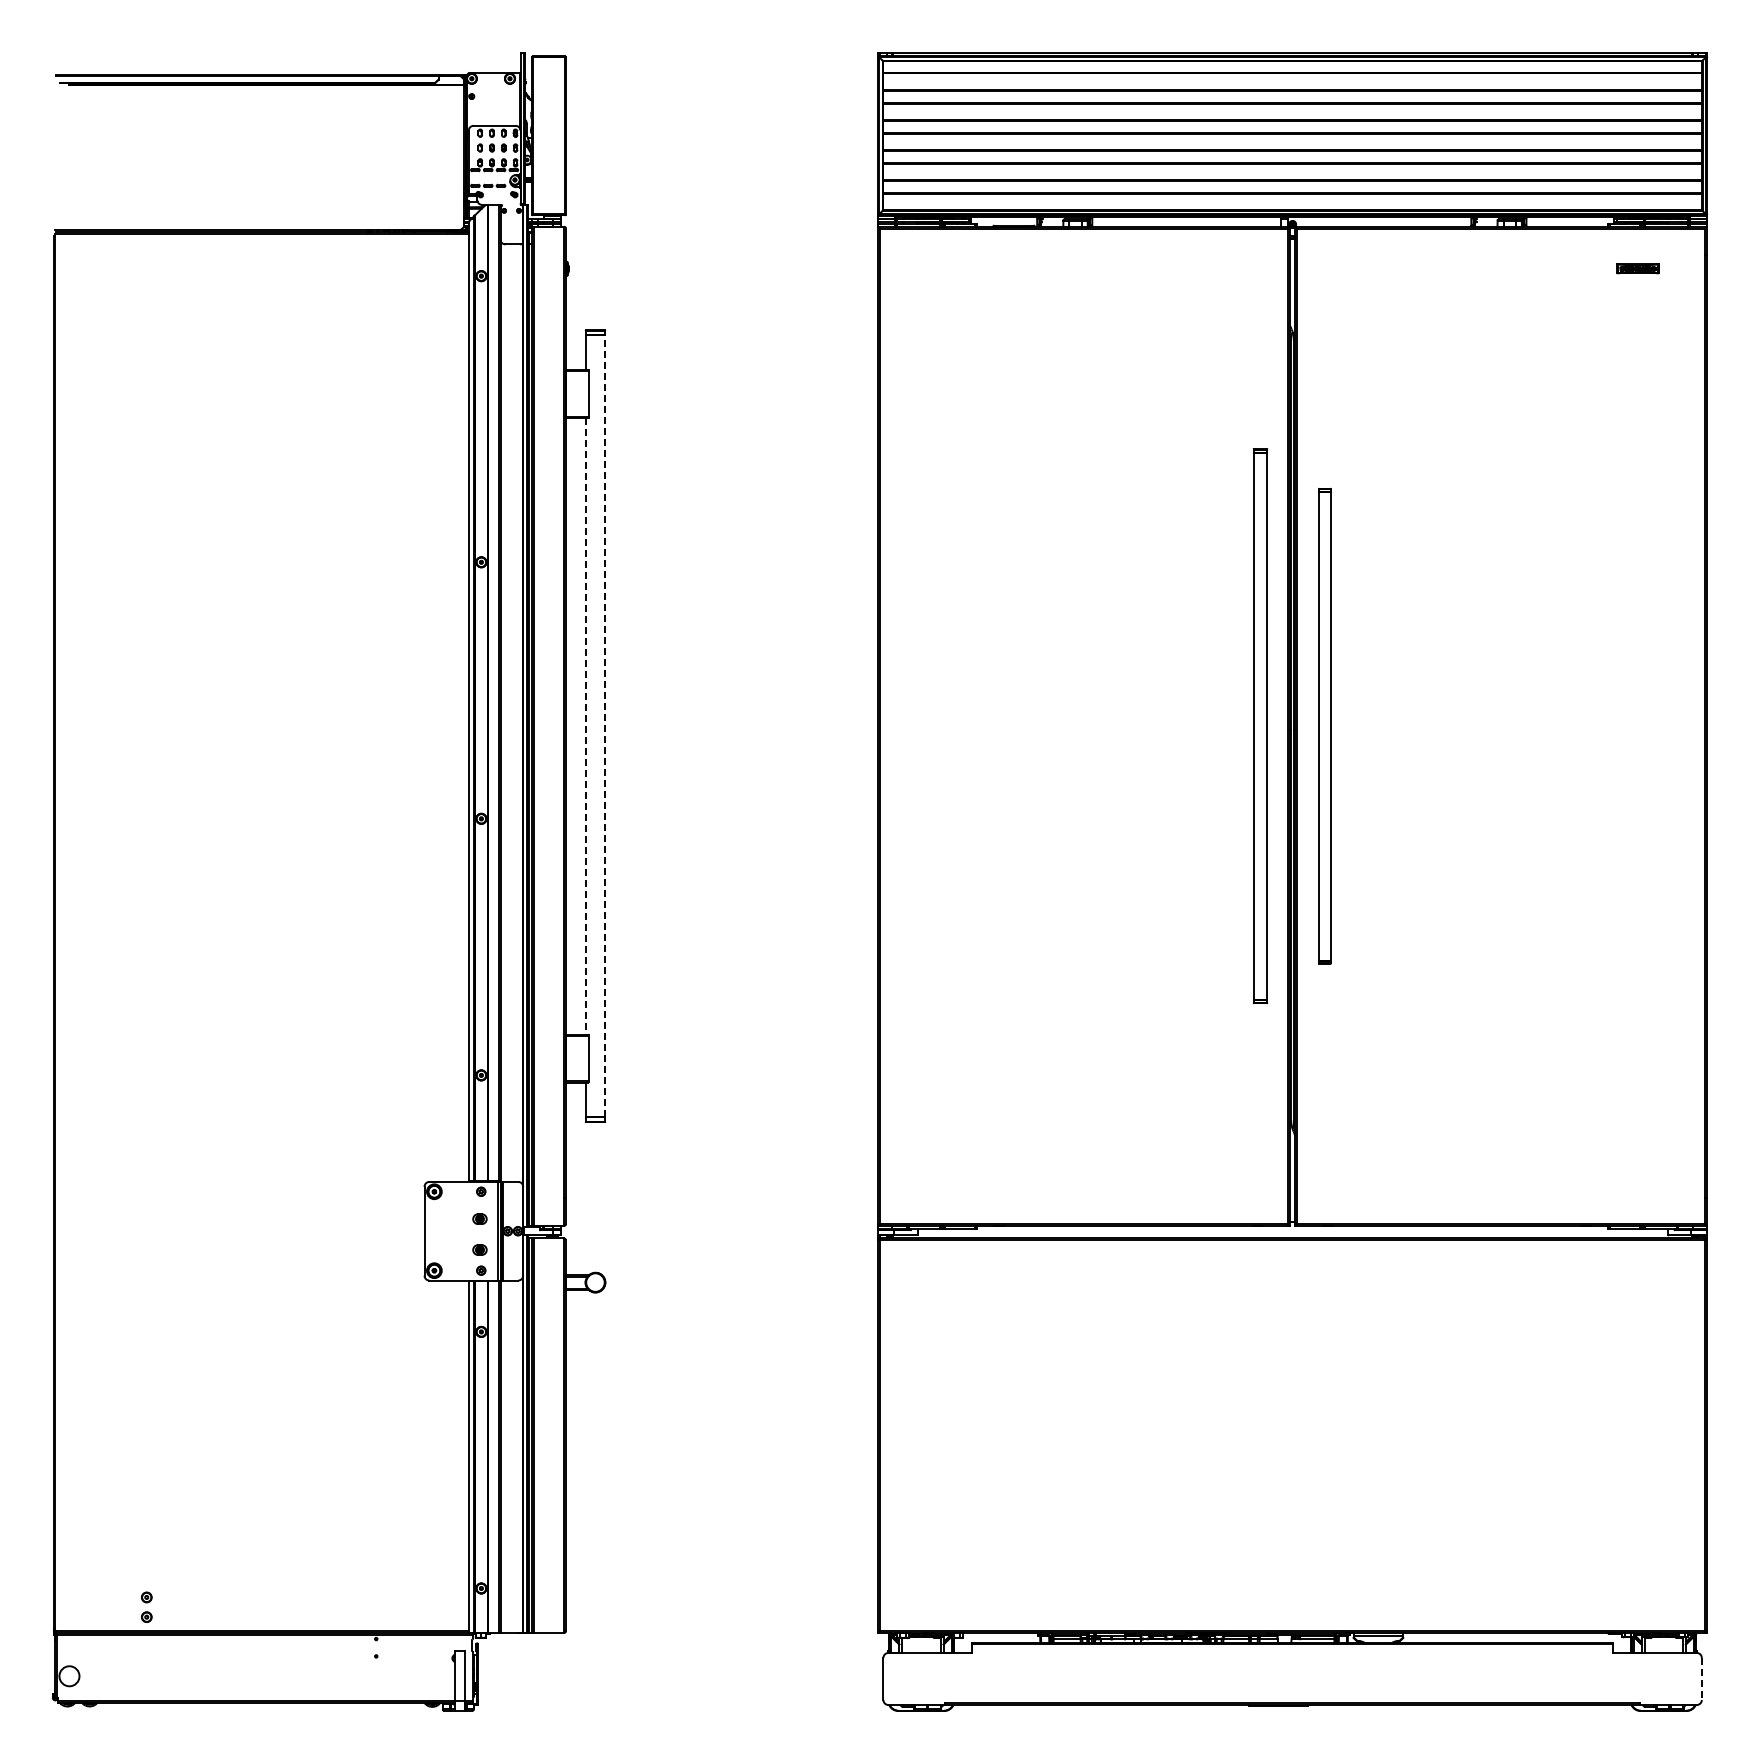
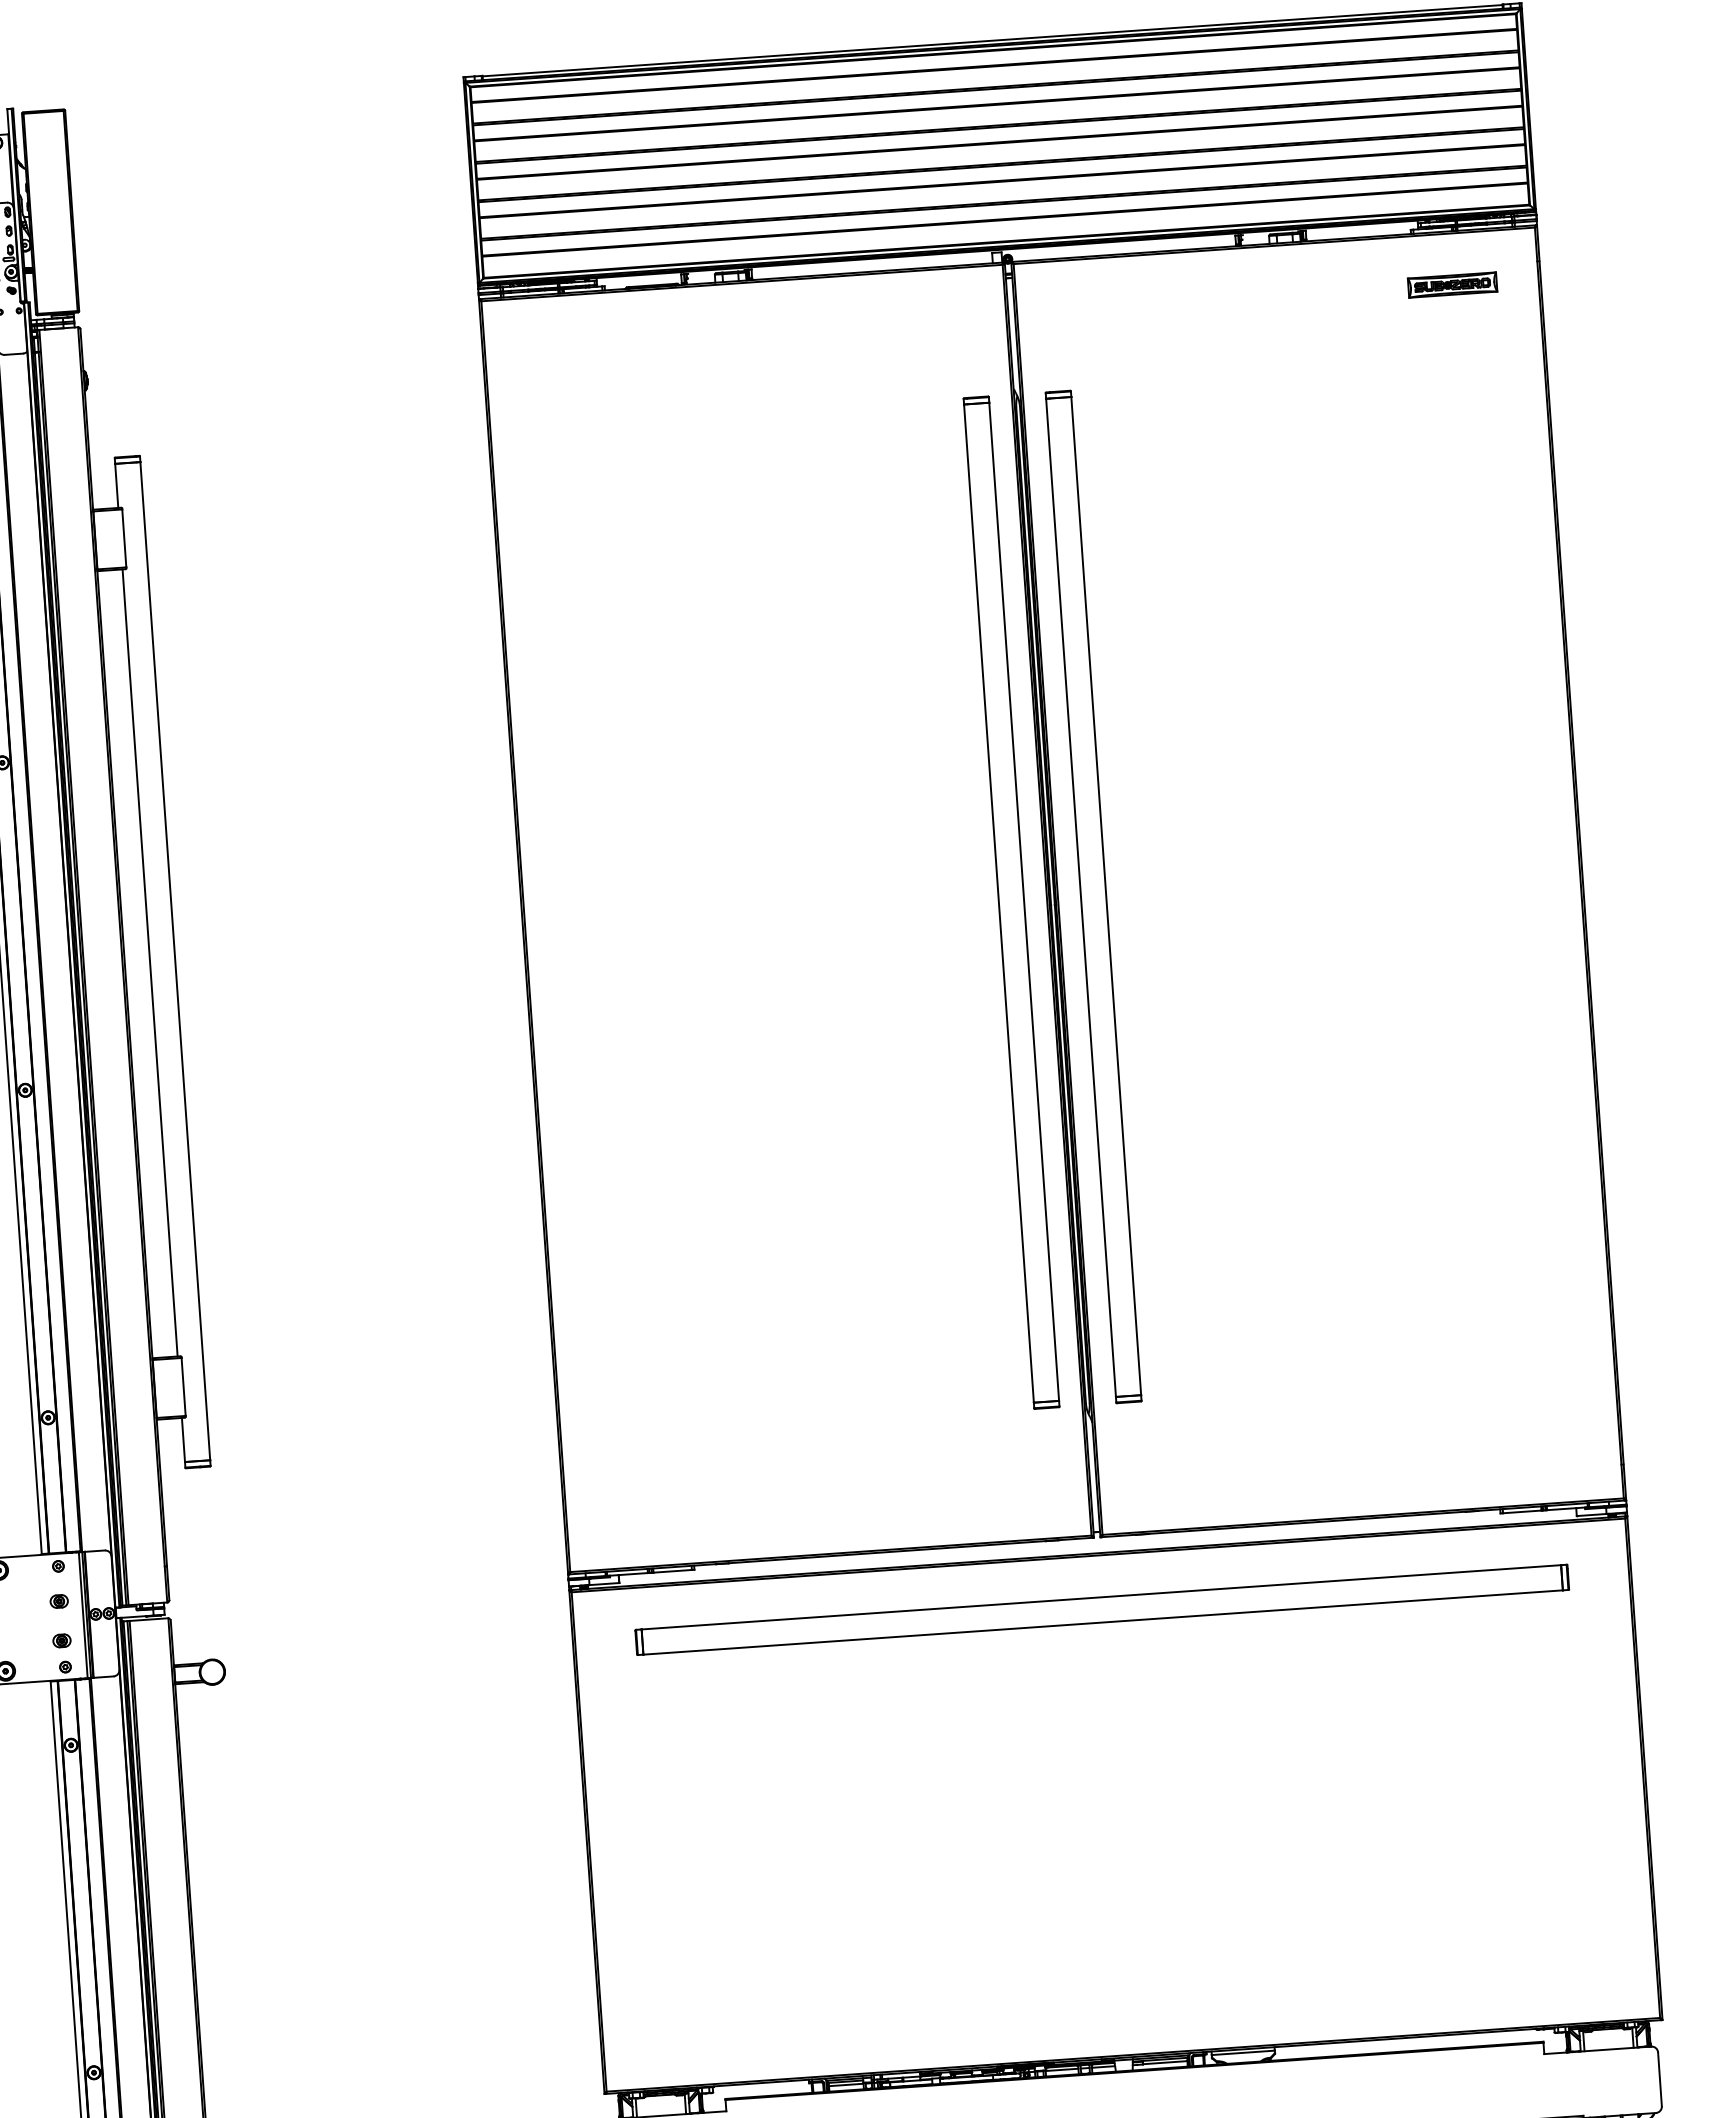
part: (1637, 268) -> (1451, 284), size x1.67
part: (1260, 725) -> (1011, 901), size x1.43
part: (1324, 725) -> (1093, 895), size x1.67
line: (585, 726) -> (149, 963), dashed -> solid
line: (605, 726) -> (175, 961), dashed -> solid
part: (1292, 1282) -> (1102, 1609), added
line: (1701, 1679) -> (1659, 2080), dashed -> solid

